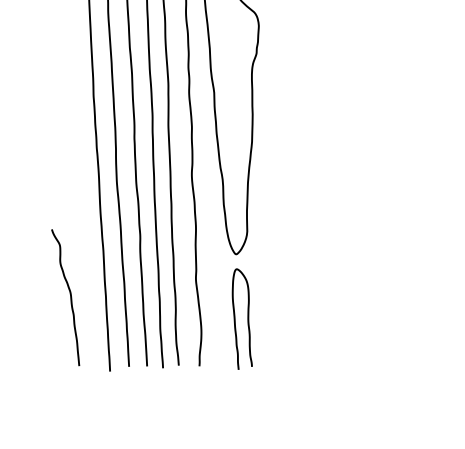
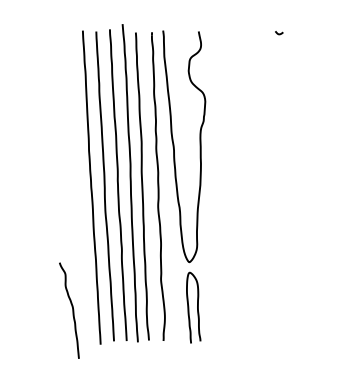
curve: (70, 297) -> (72, 310), moved

